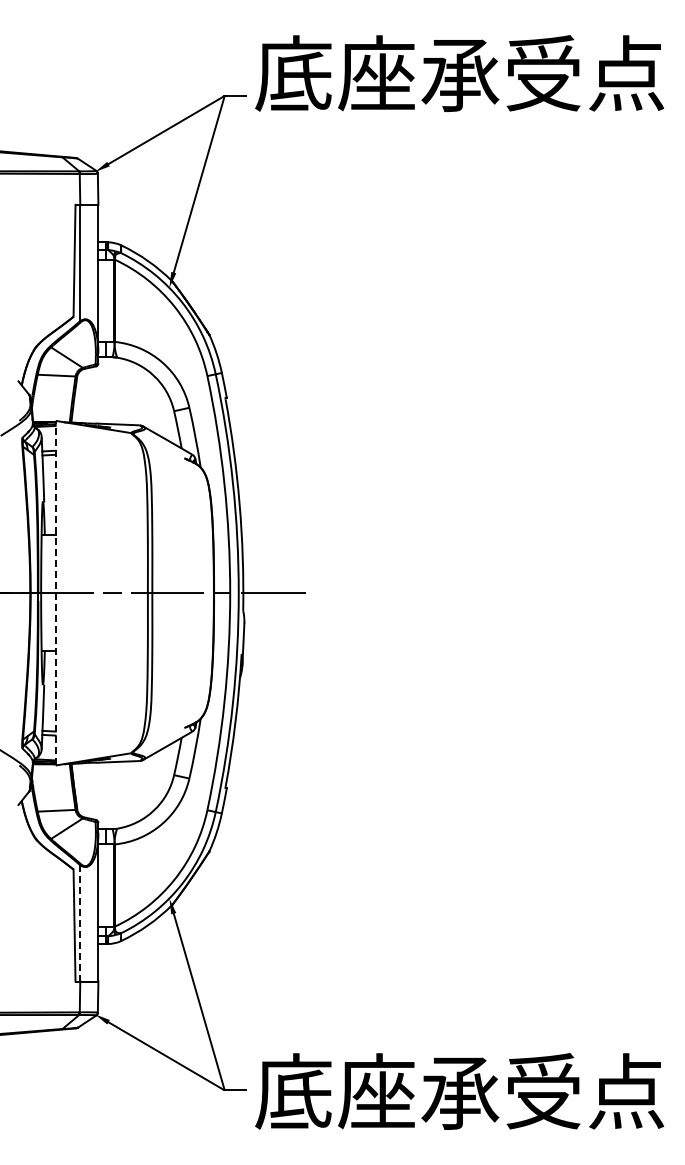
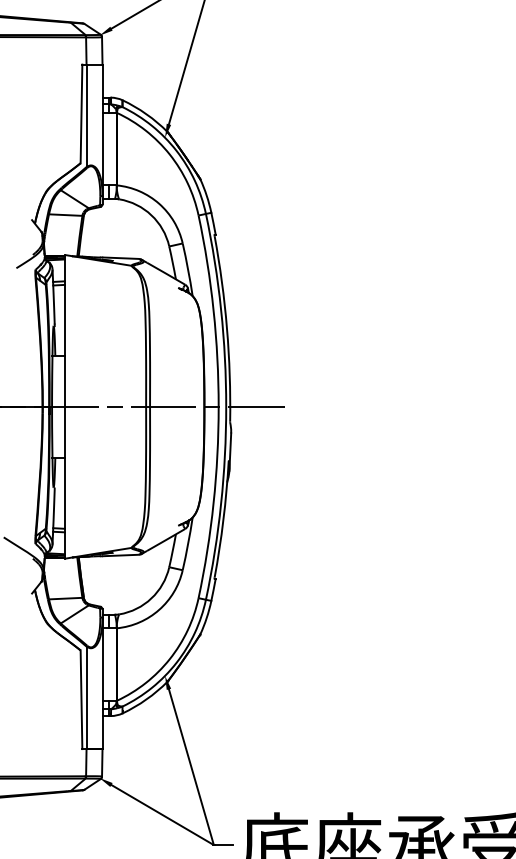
line: (55, 592) -> (64, 406), dashed -> solid
line: (80, 922) -> (86, 697), dashed -> solid

